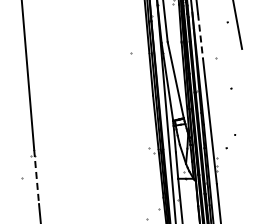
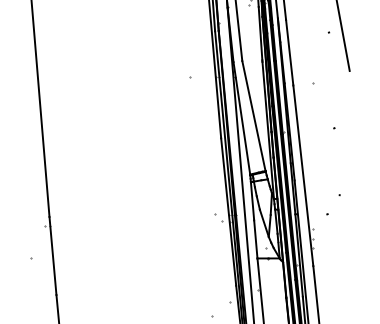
line: (200, 36) -> (289, 52), dashed -> solid
line: (36, 177) -> (52, 256), dashed -> solid

